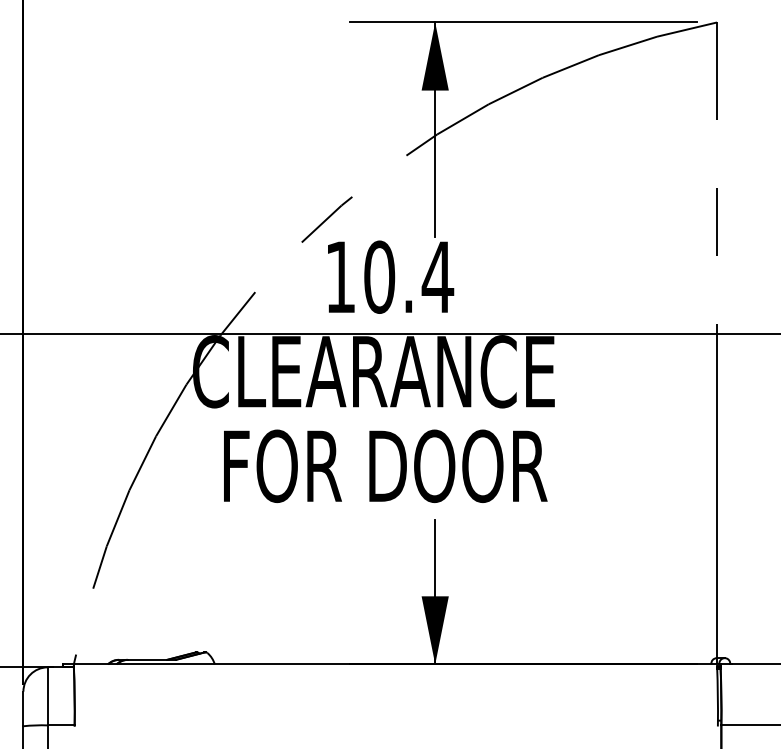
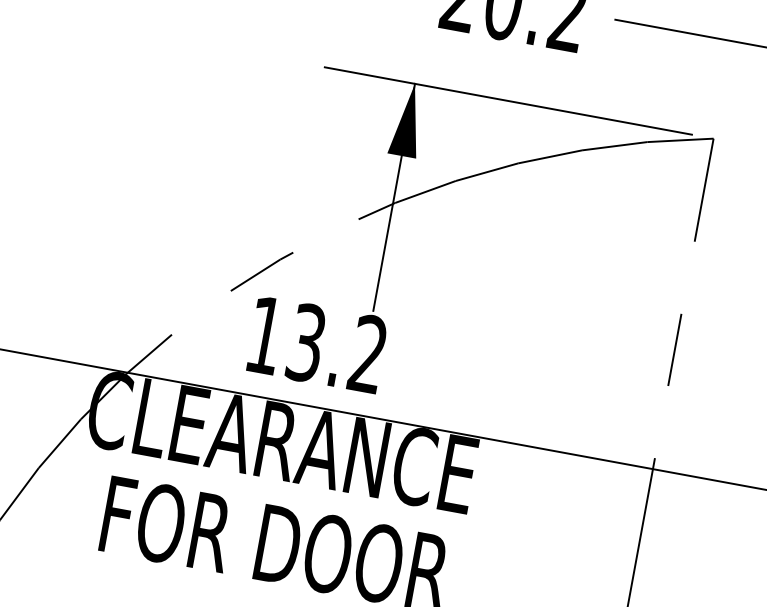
text: (409, 276) -> (338, 348), 10.4 -> 13.2

